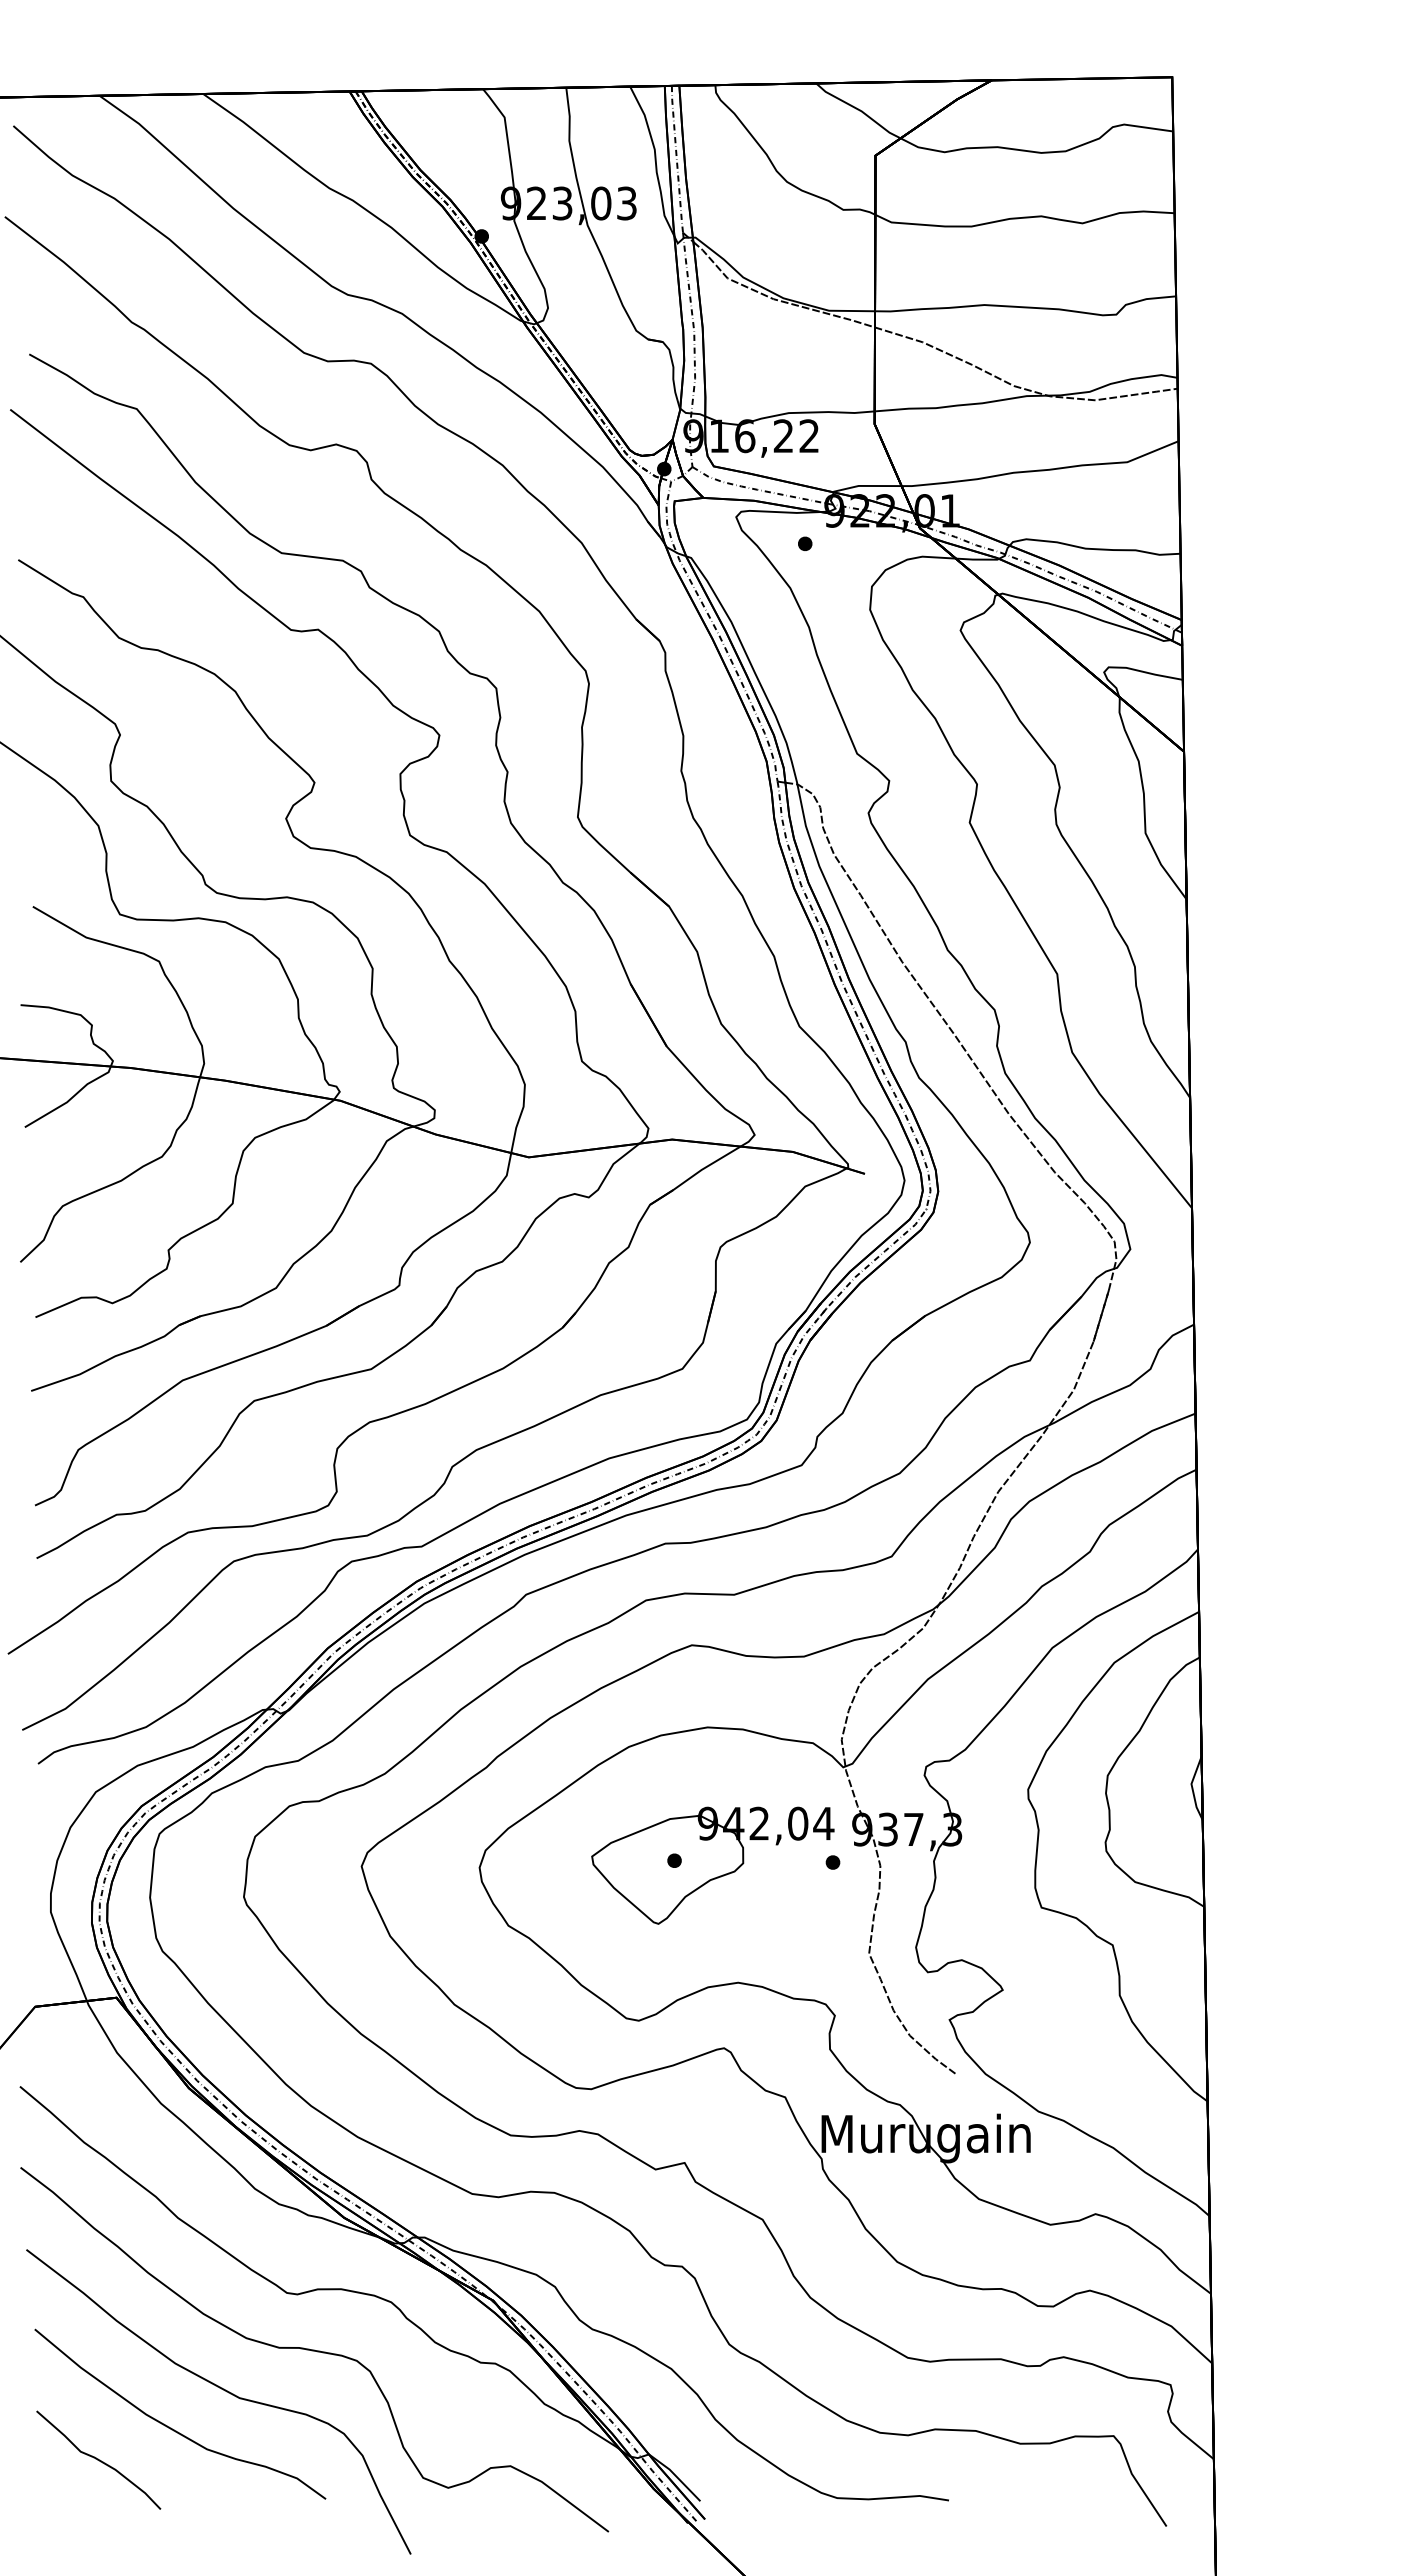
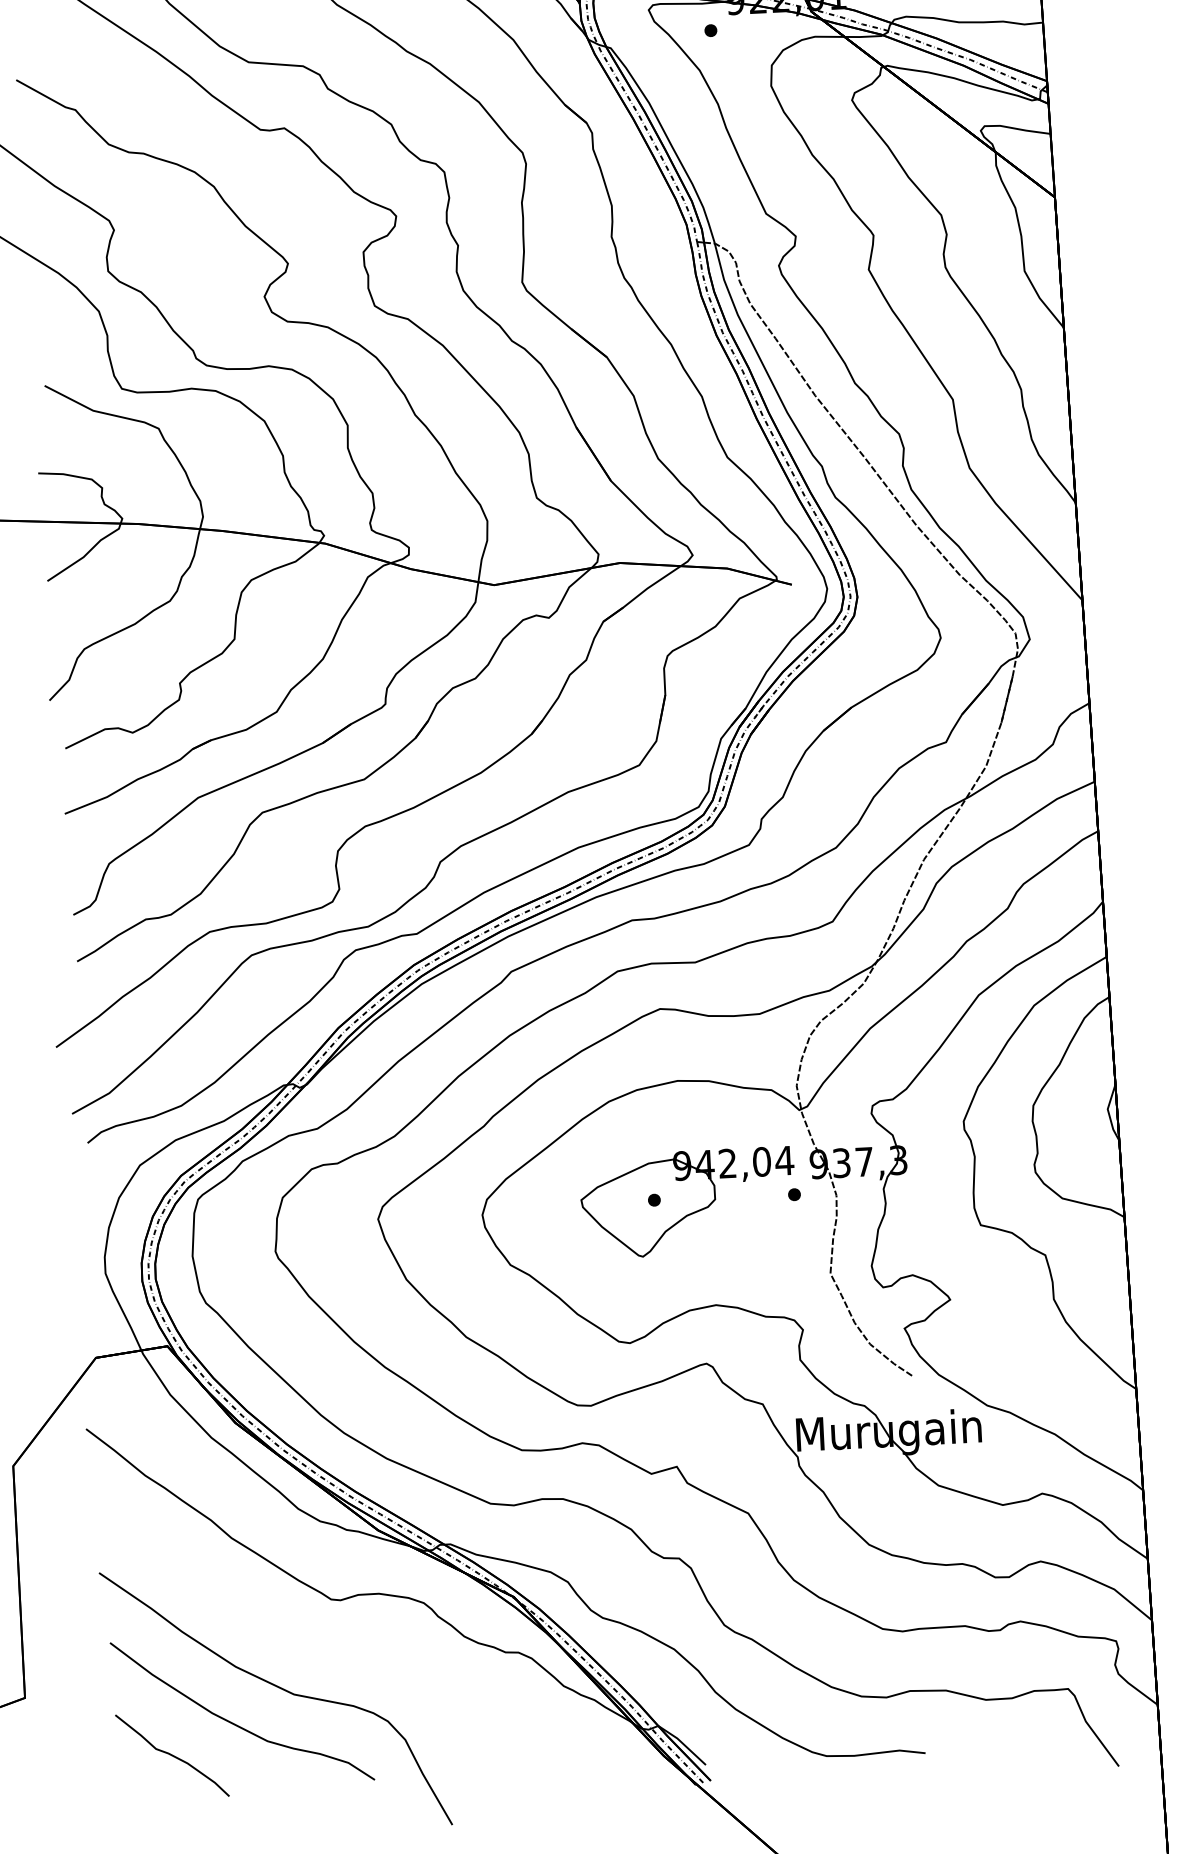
curve: (314, 2349) -> (358, 1648), removed

